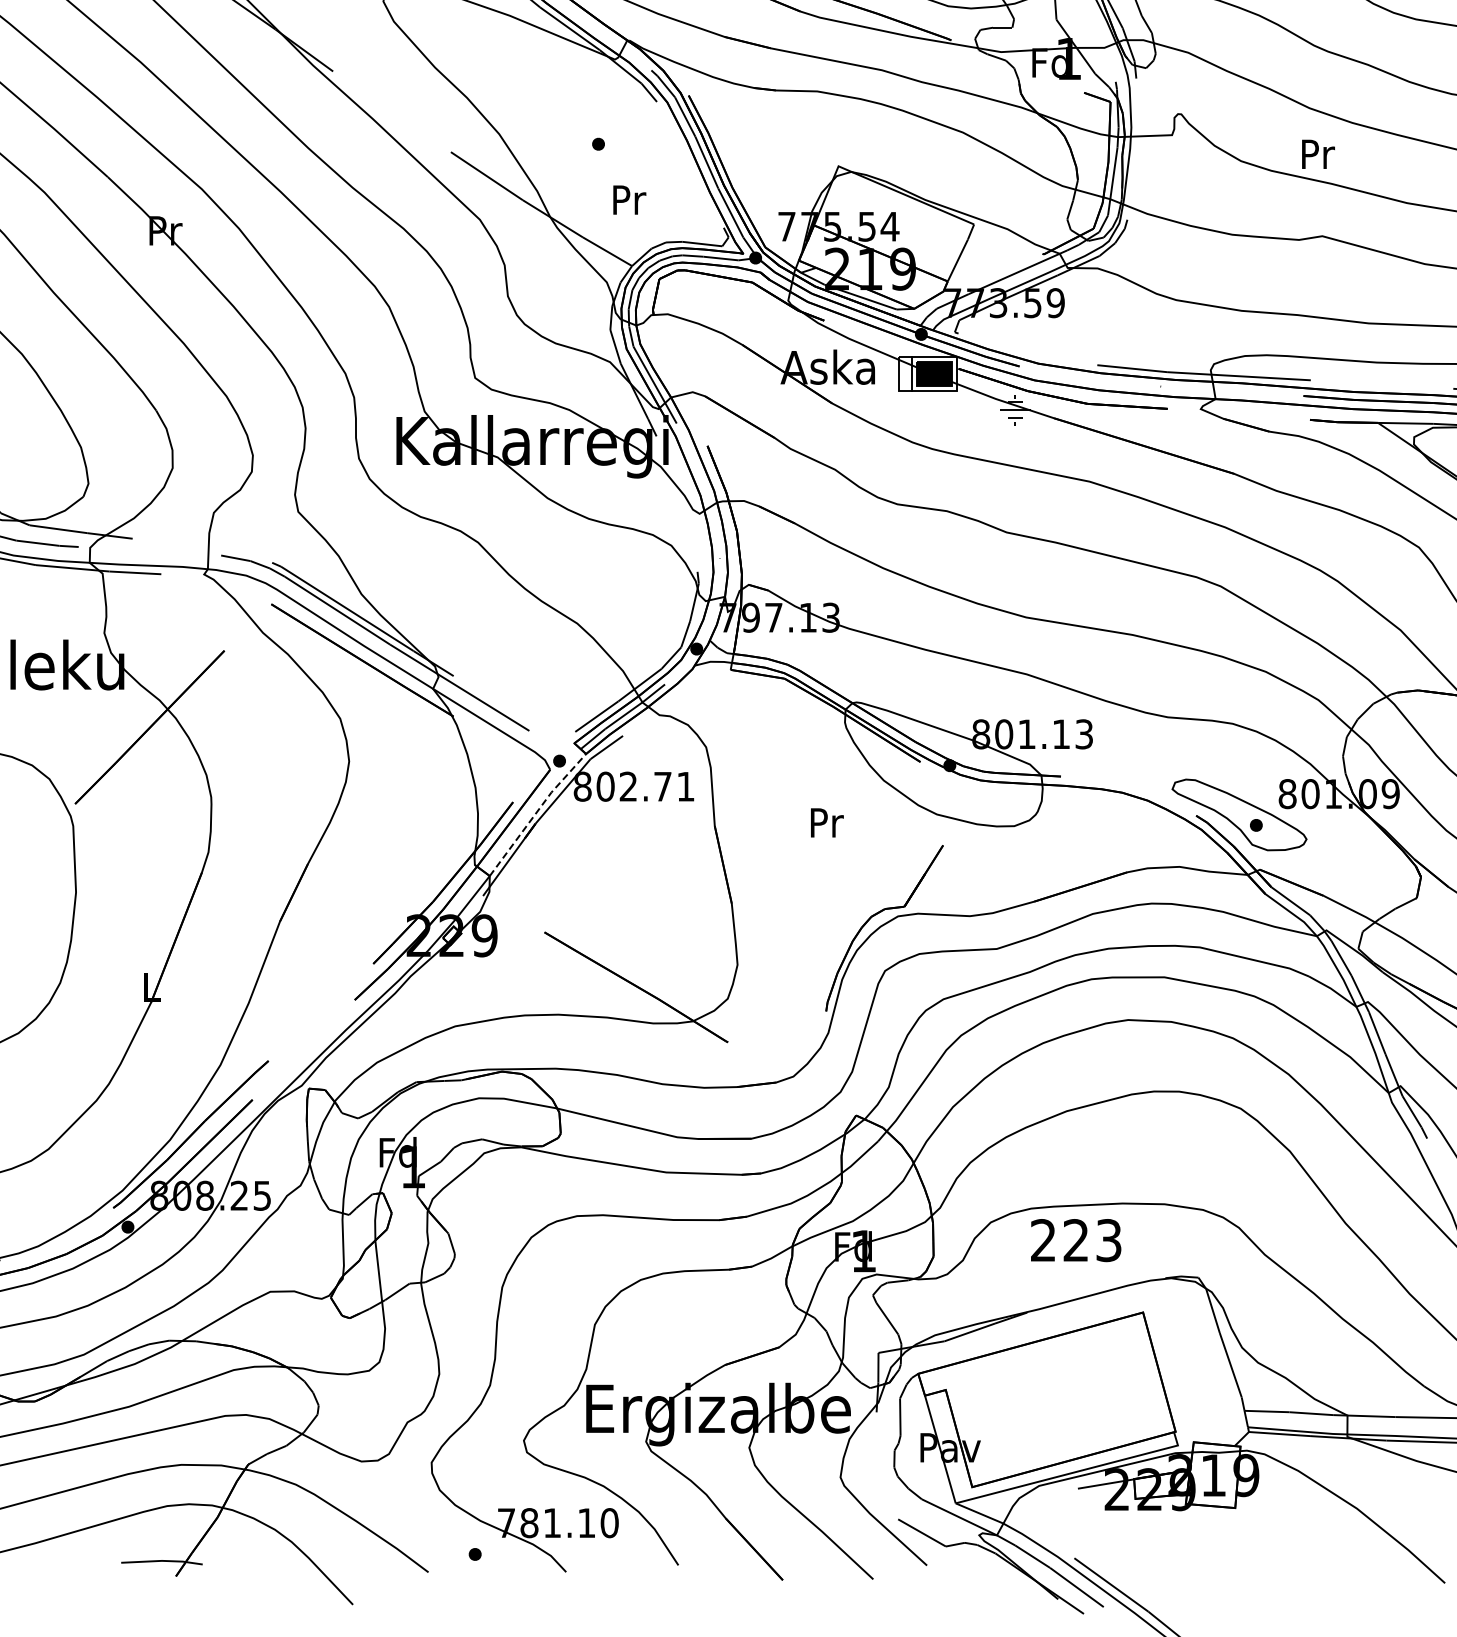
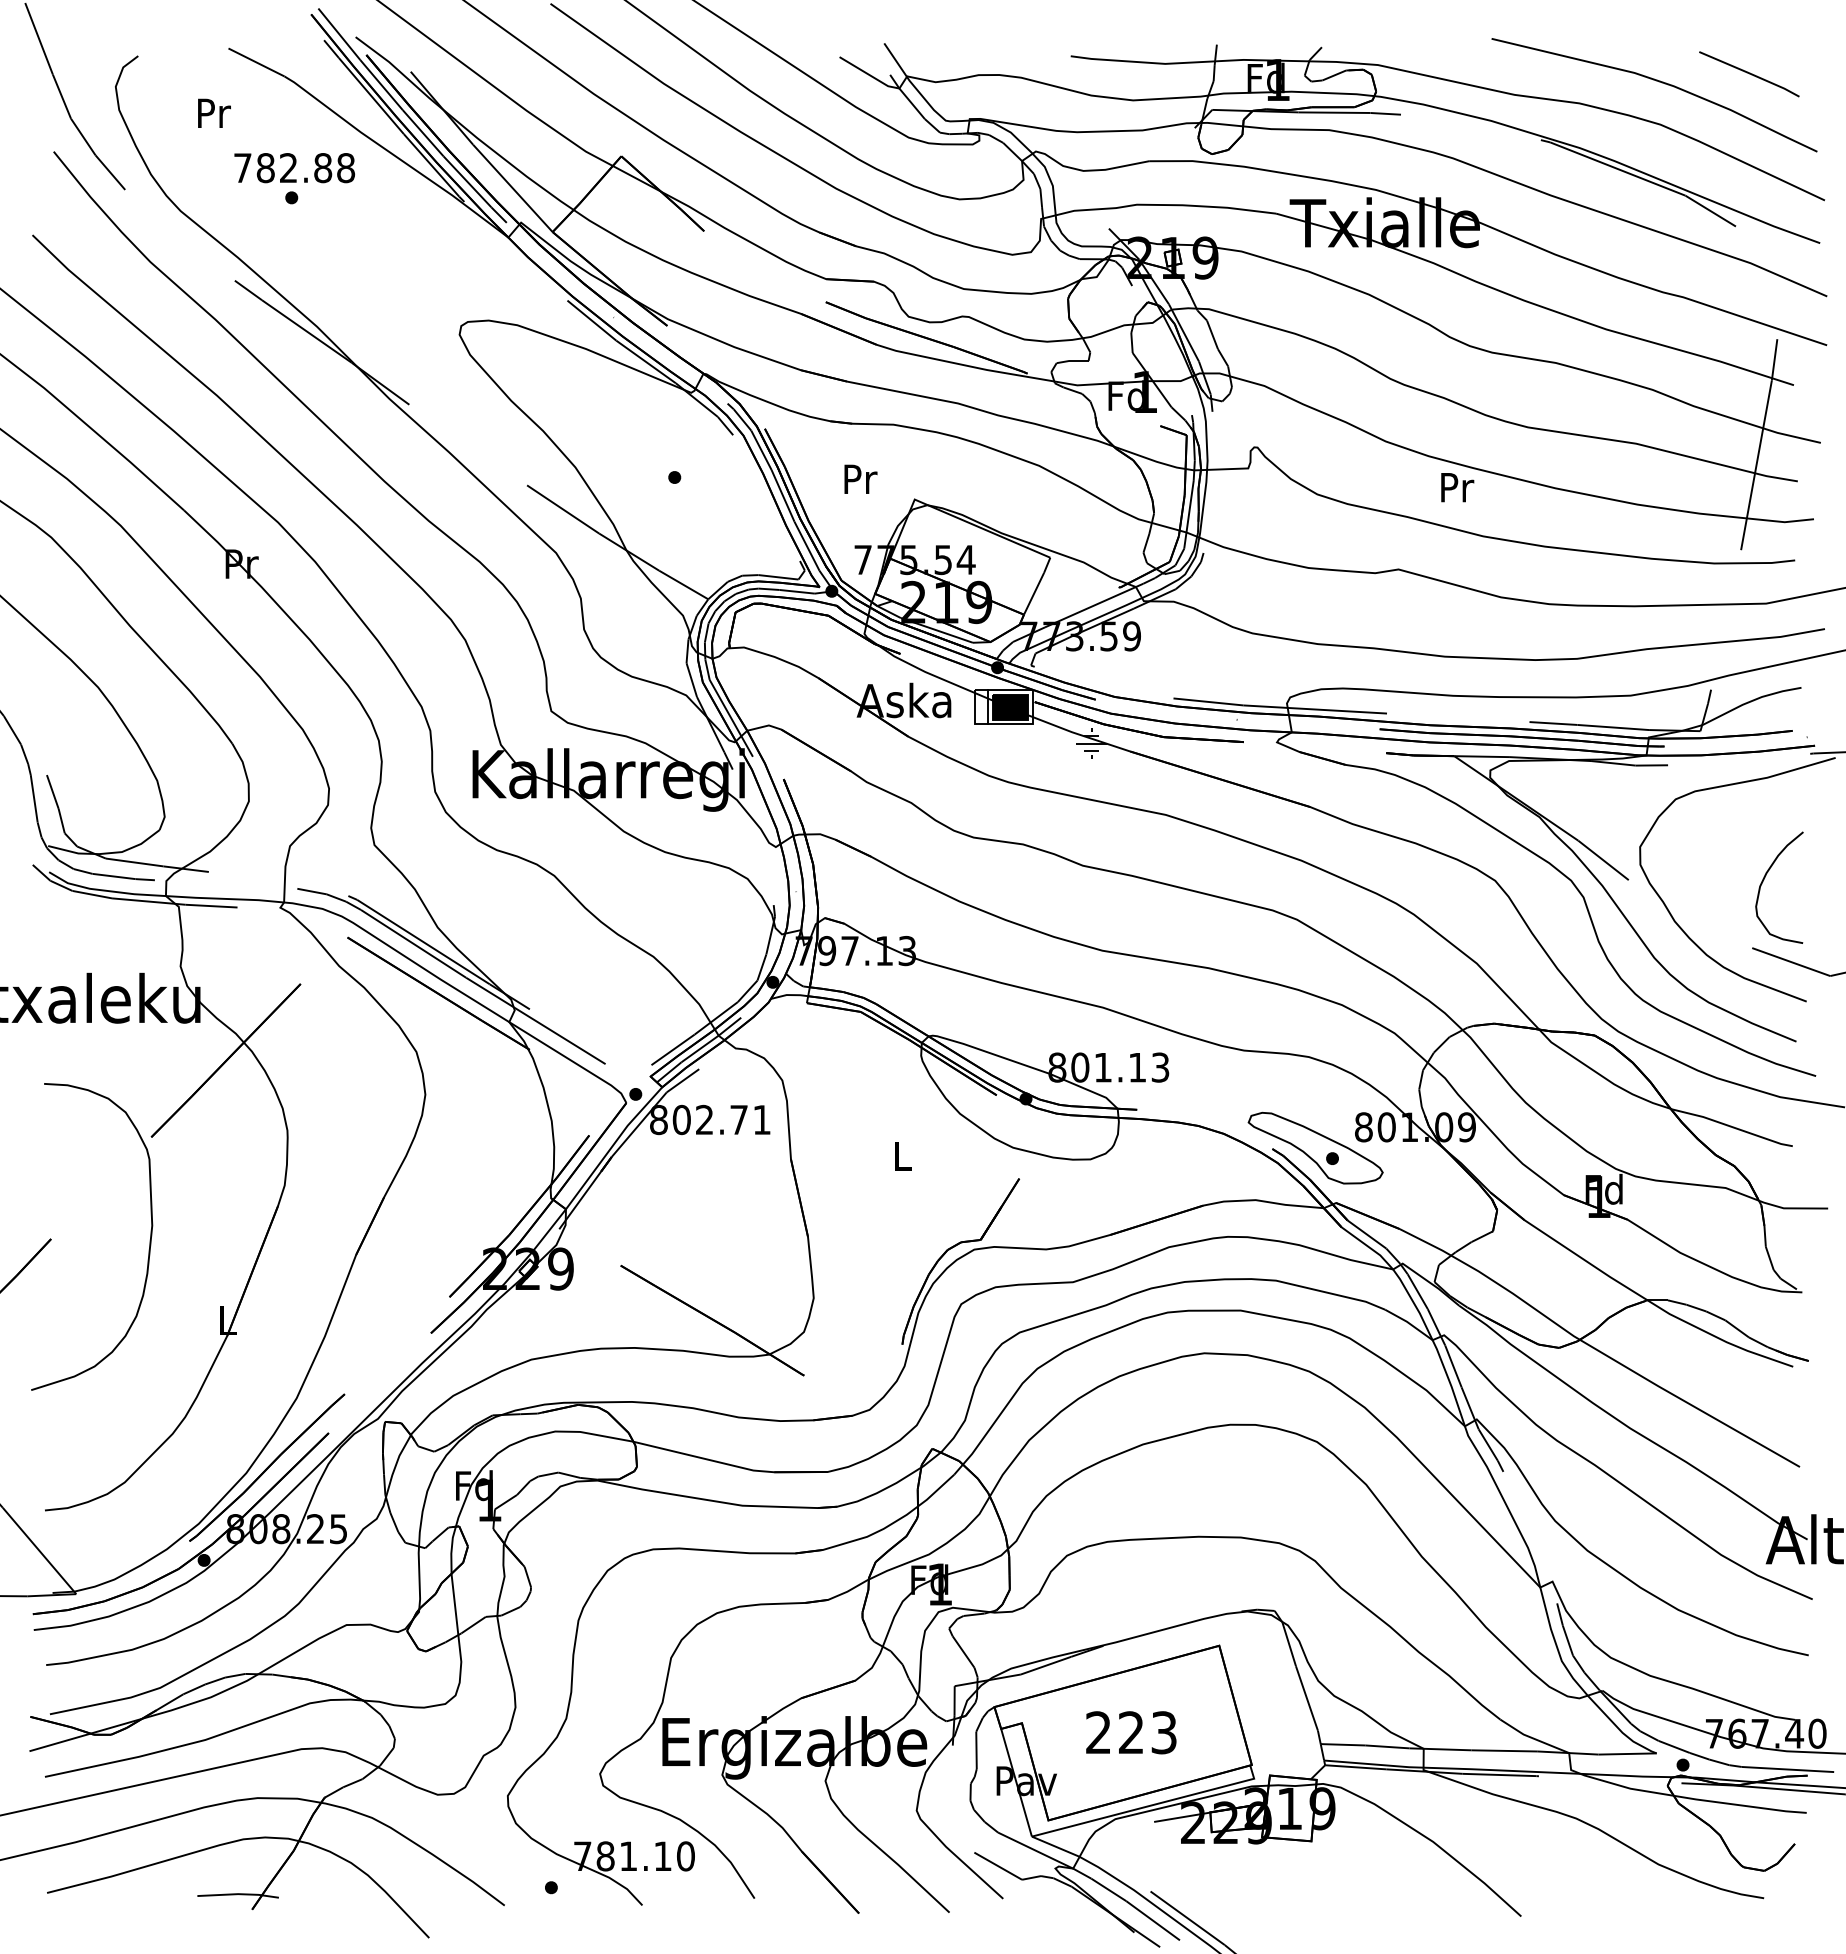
text: (1318, 154) -> (1457, 487), moved
text: (629, 199) -> (860, 478), moved
line: (536, 812) -> (612, 1145), dashed -> solid
text: (827, 822) -> (903, 1155), Pr -> L
text: (1076, 1240) -> (1131, 1732), moved

